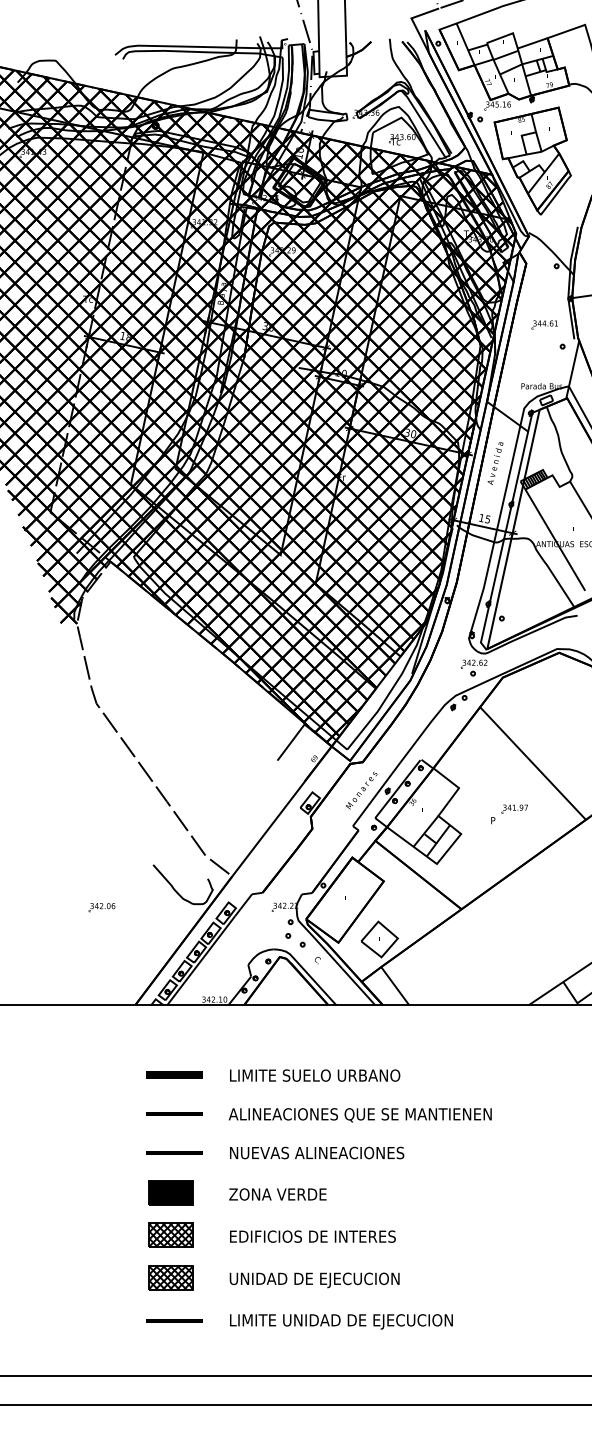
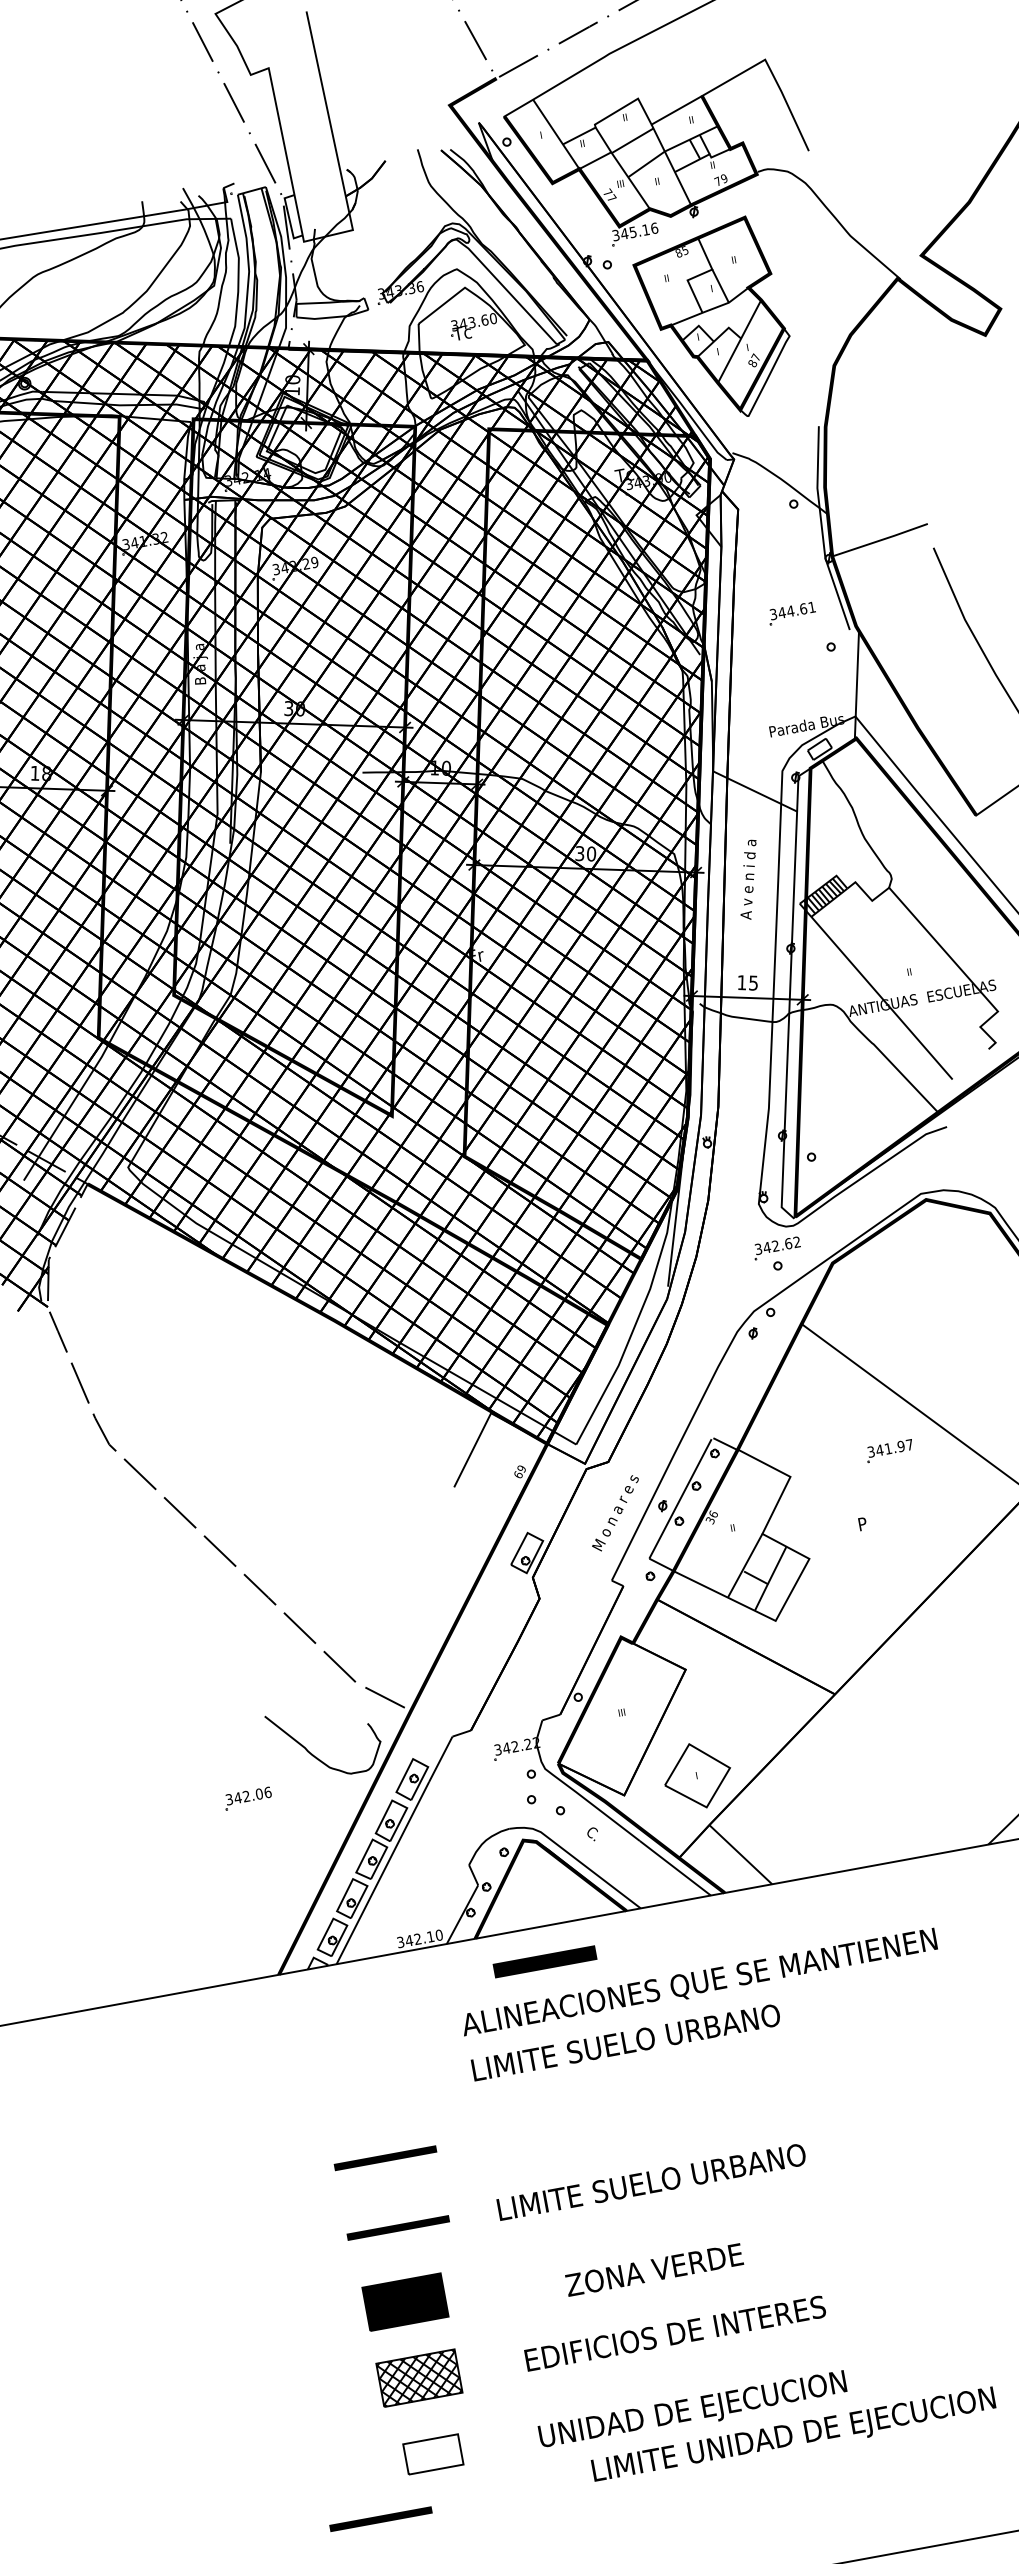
part: (514, 808) -> (888, 1450), moved
part: (101, 907) -> (246, 1799), moved
line: (174, 1074) -> (544, 1960), moved
text: (359, 1115) -> (698, 1984), moved
text: (317, 1152) -> (655, 2180), NUEVAS ALINEACIONES -> LIMITE SUELO URBANO
text: (277, 1194) -> (653, 2270), moved
part: (170, 1277) -> (432, 2454), size x0.7
line: (174, 1320) -> (380, 2517), moved
text: (341, 1321) -> (794, 2436), moved

